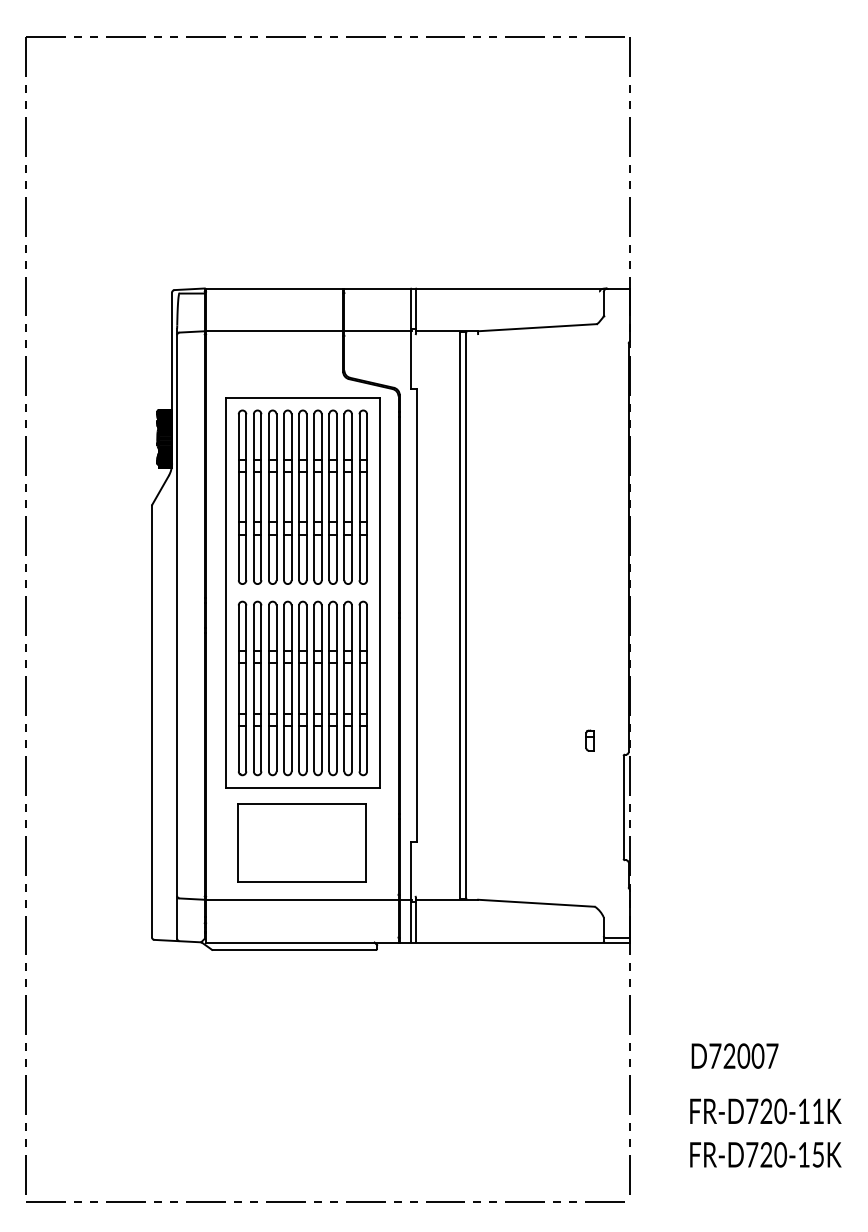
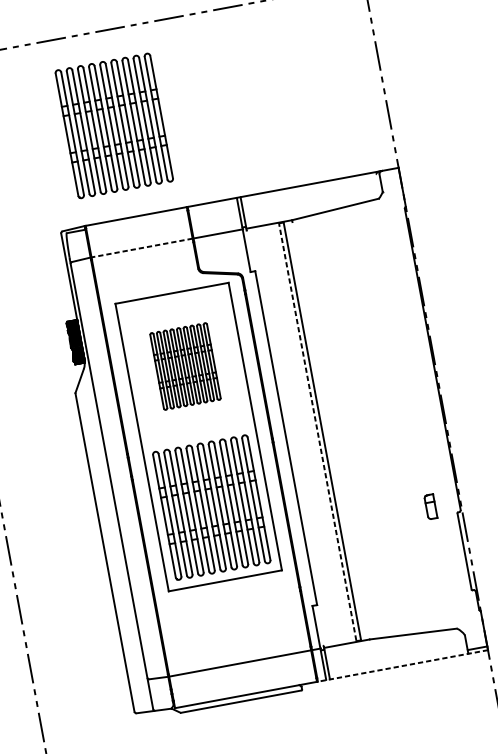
part: (267, 164) -> (114, 126), added
line: (274, 331) -> (142, 248), solid -> dashed
part: (302, 496) -> (185, 366), size x0.6
line: (460, 615) -> (318, 432), solid -> dashed
part: (589, 740) -> (430, 506), size x1.6
part: (301, 842) -> (231, 621), removed
line: (514, 942) -> (402, 665), solid -> dashed

